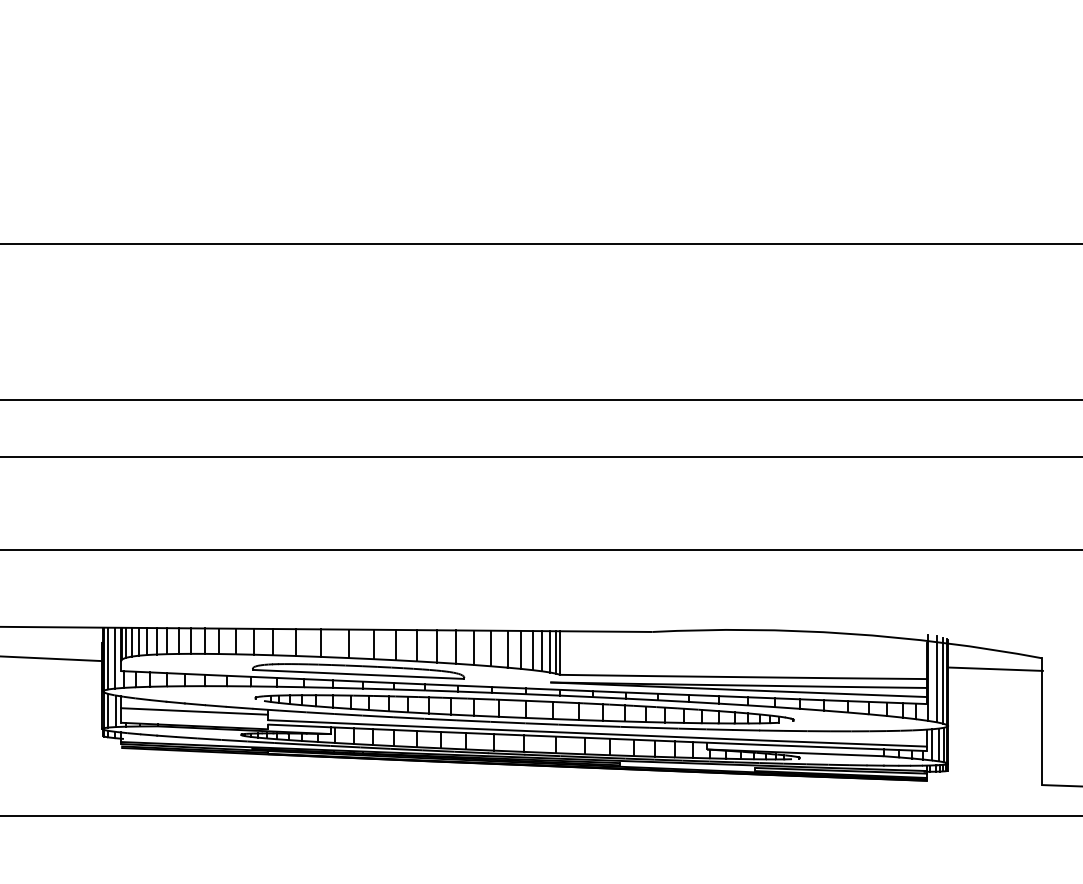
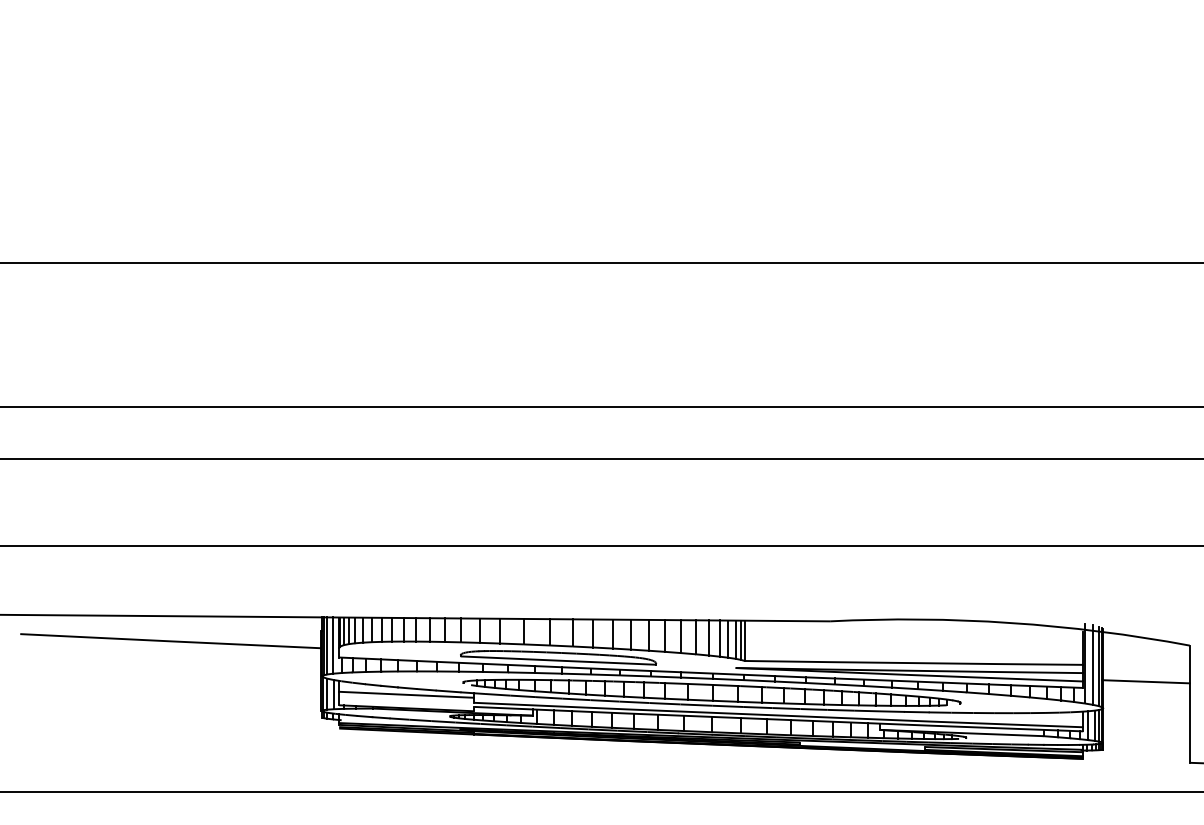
line: (994, 668) -> (1145, 681), moved

